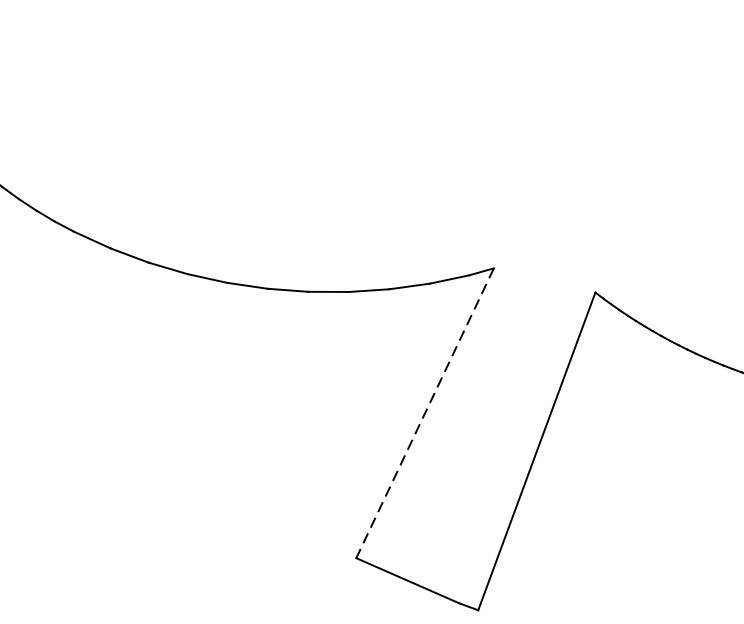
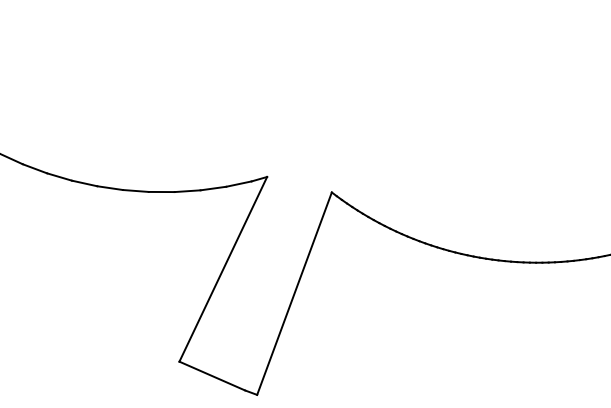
line: (425, 413) -> (223, 269), dashed -> solid

